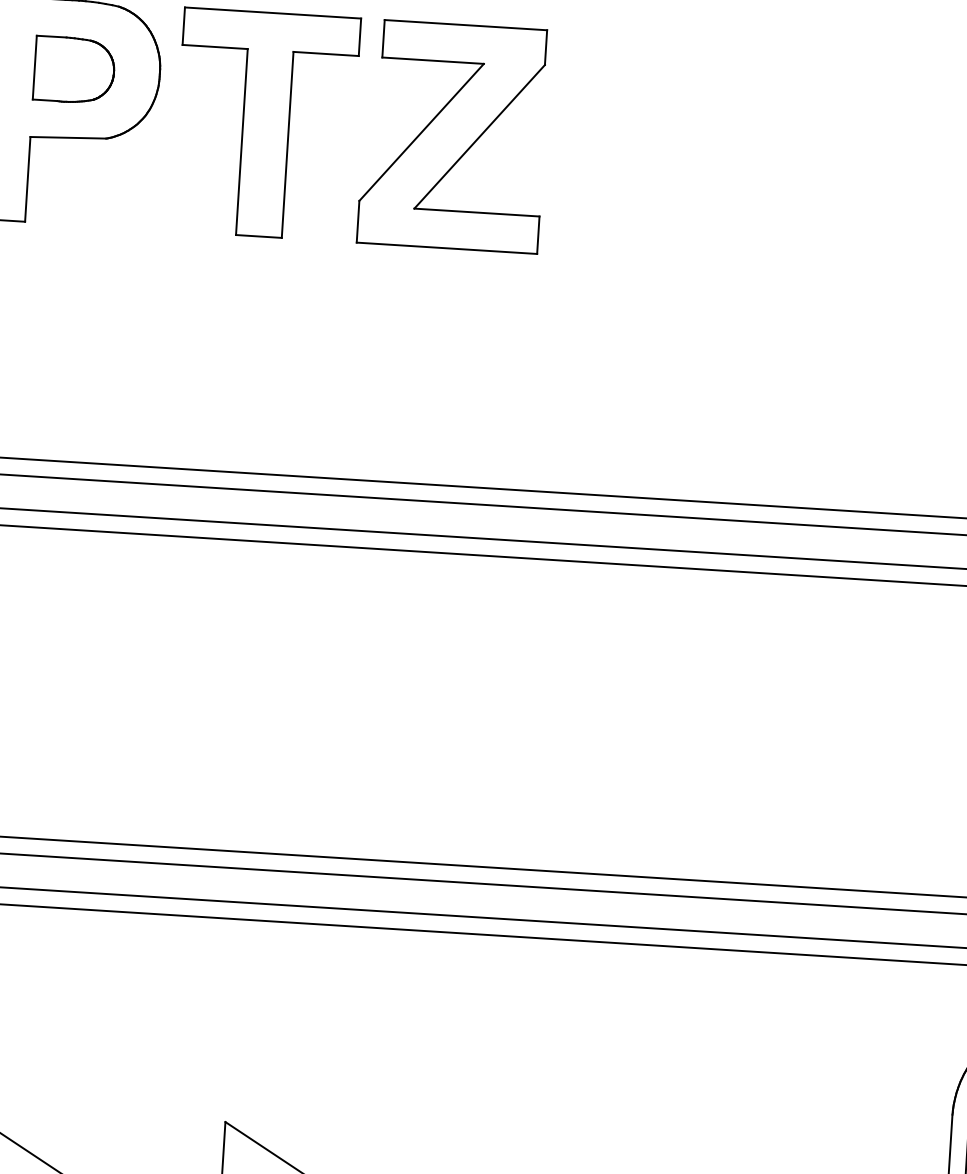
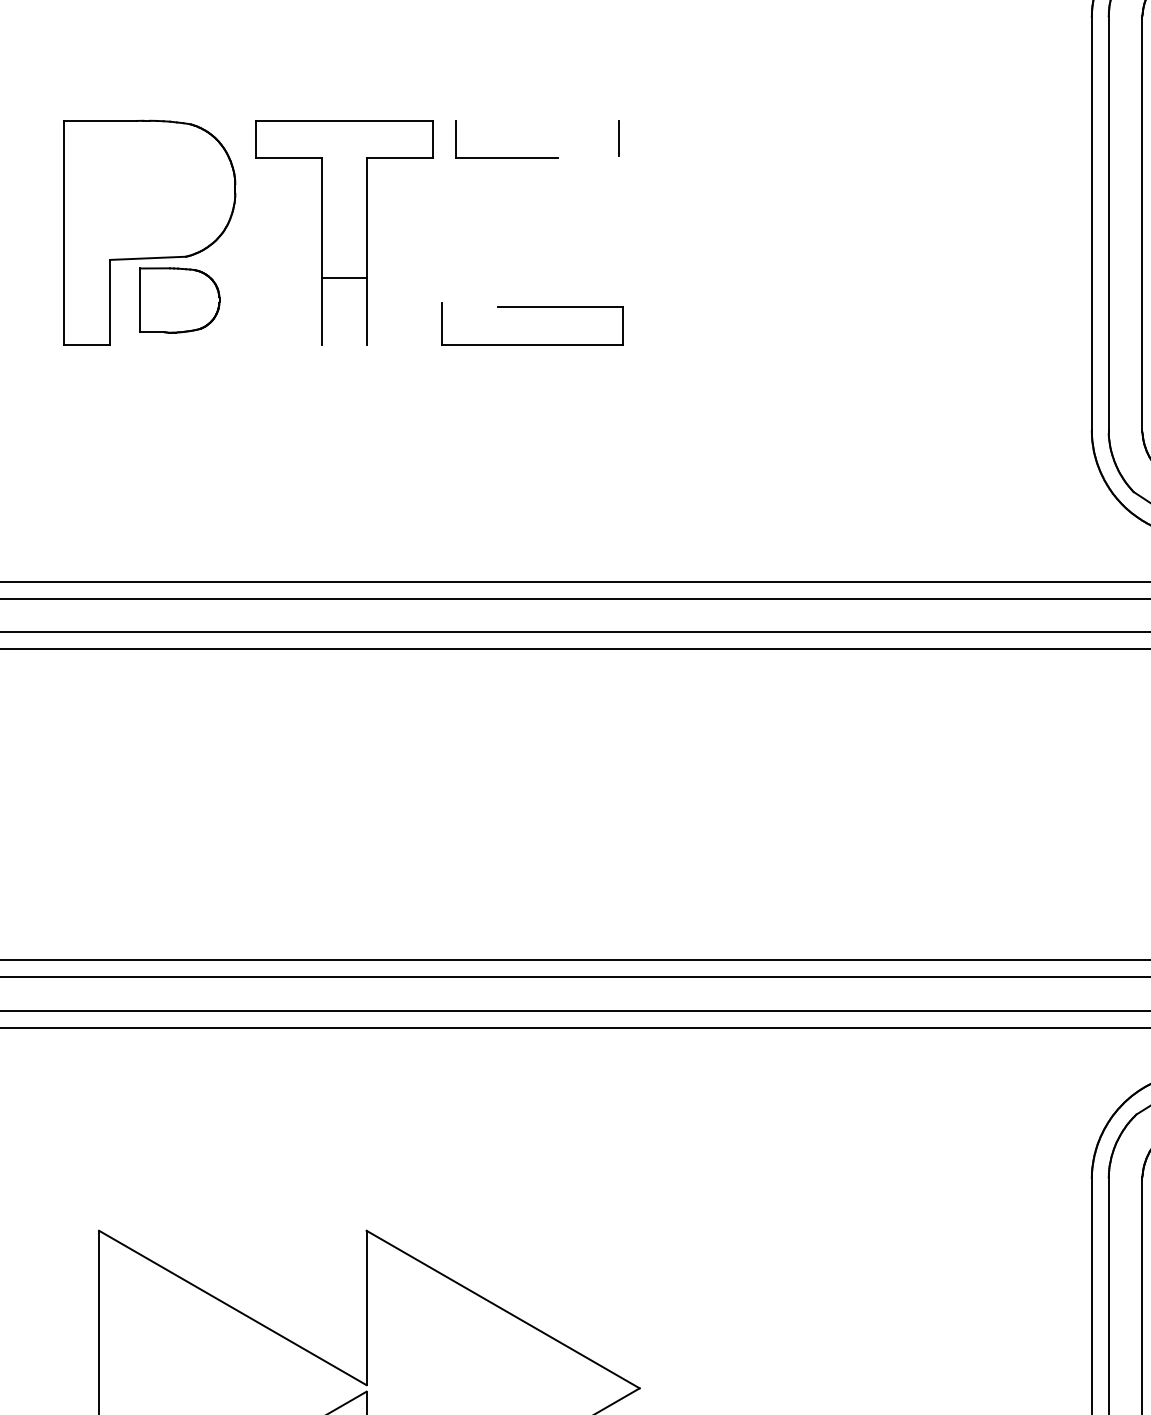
line: (465, 24) -> (537, 120), removed
part: (74, 70) -> (179, 300), moved
line: (421, 132) -> (500, 230), removed
line: (479, 136) -> (558, 231), removed
line: (259, 236) -> (344, 277), moved

